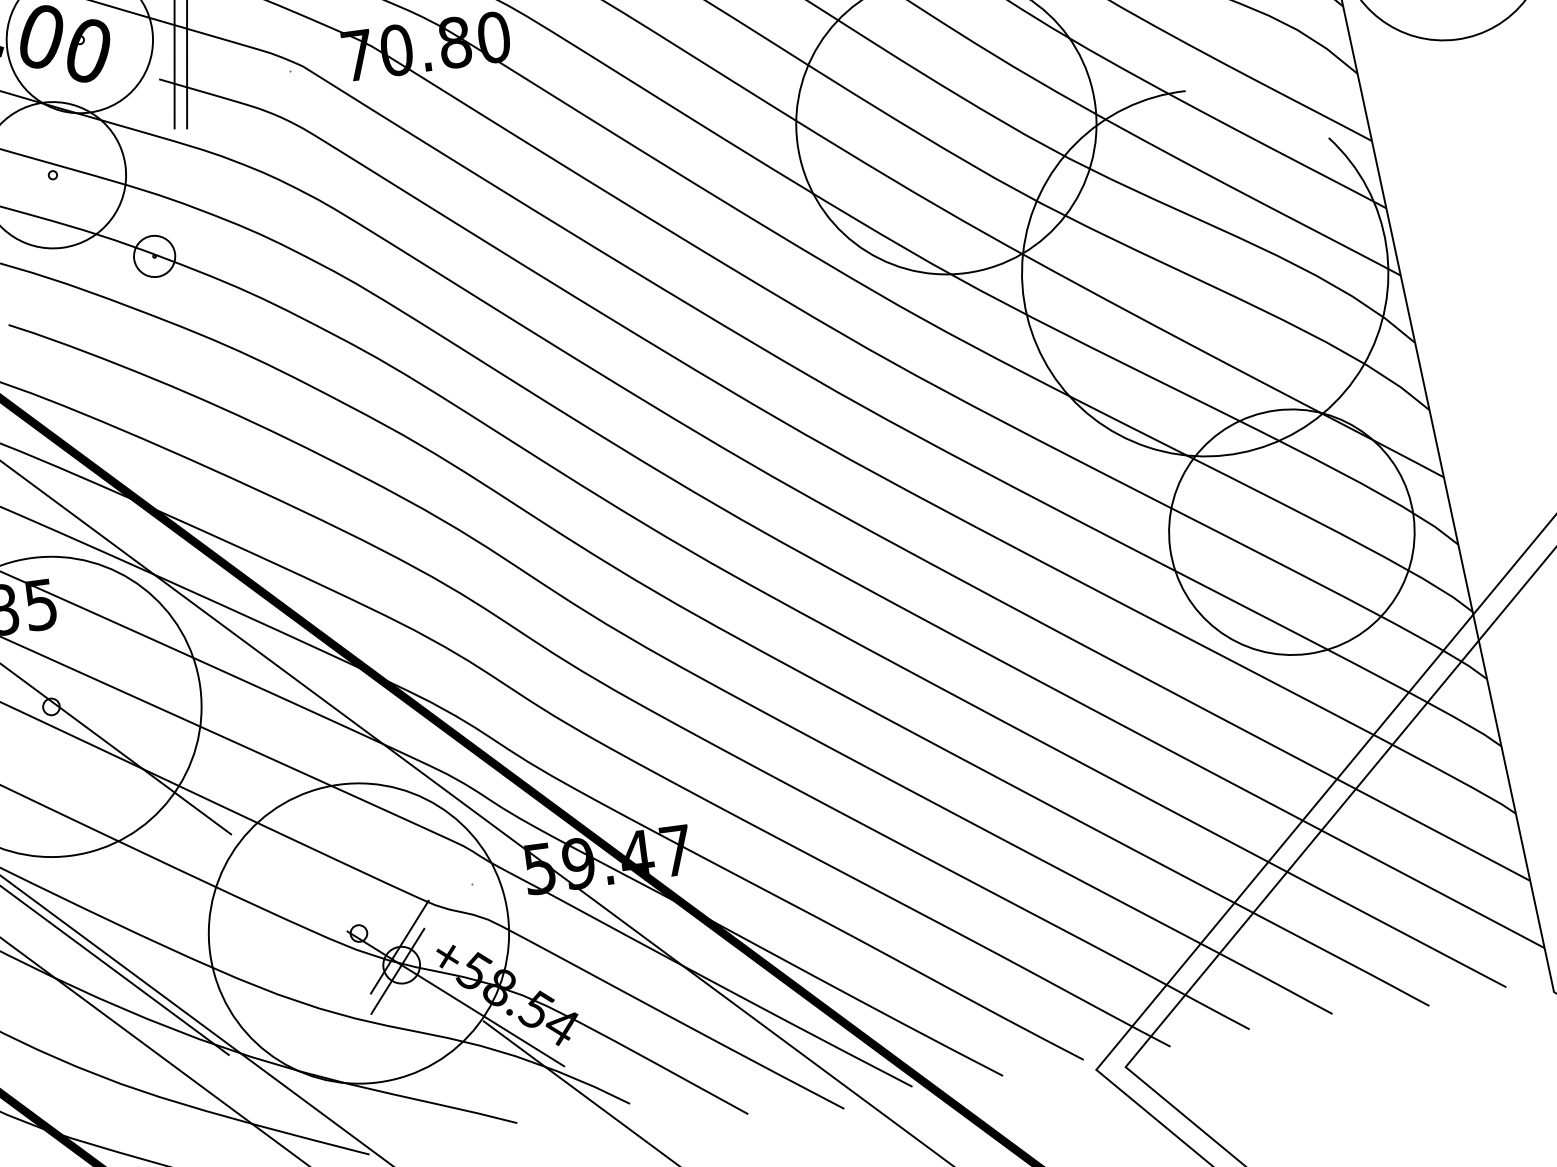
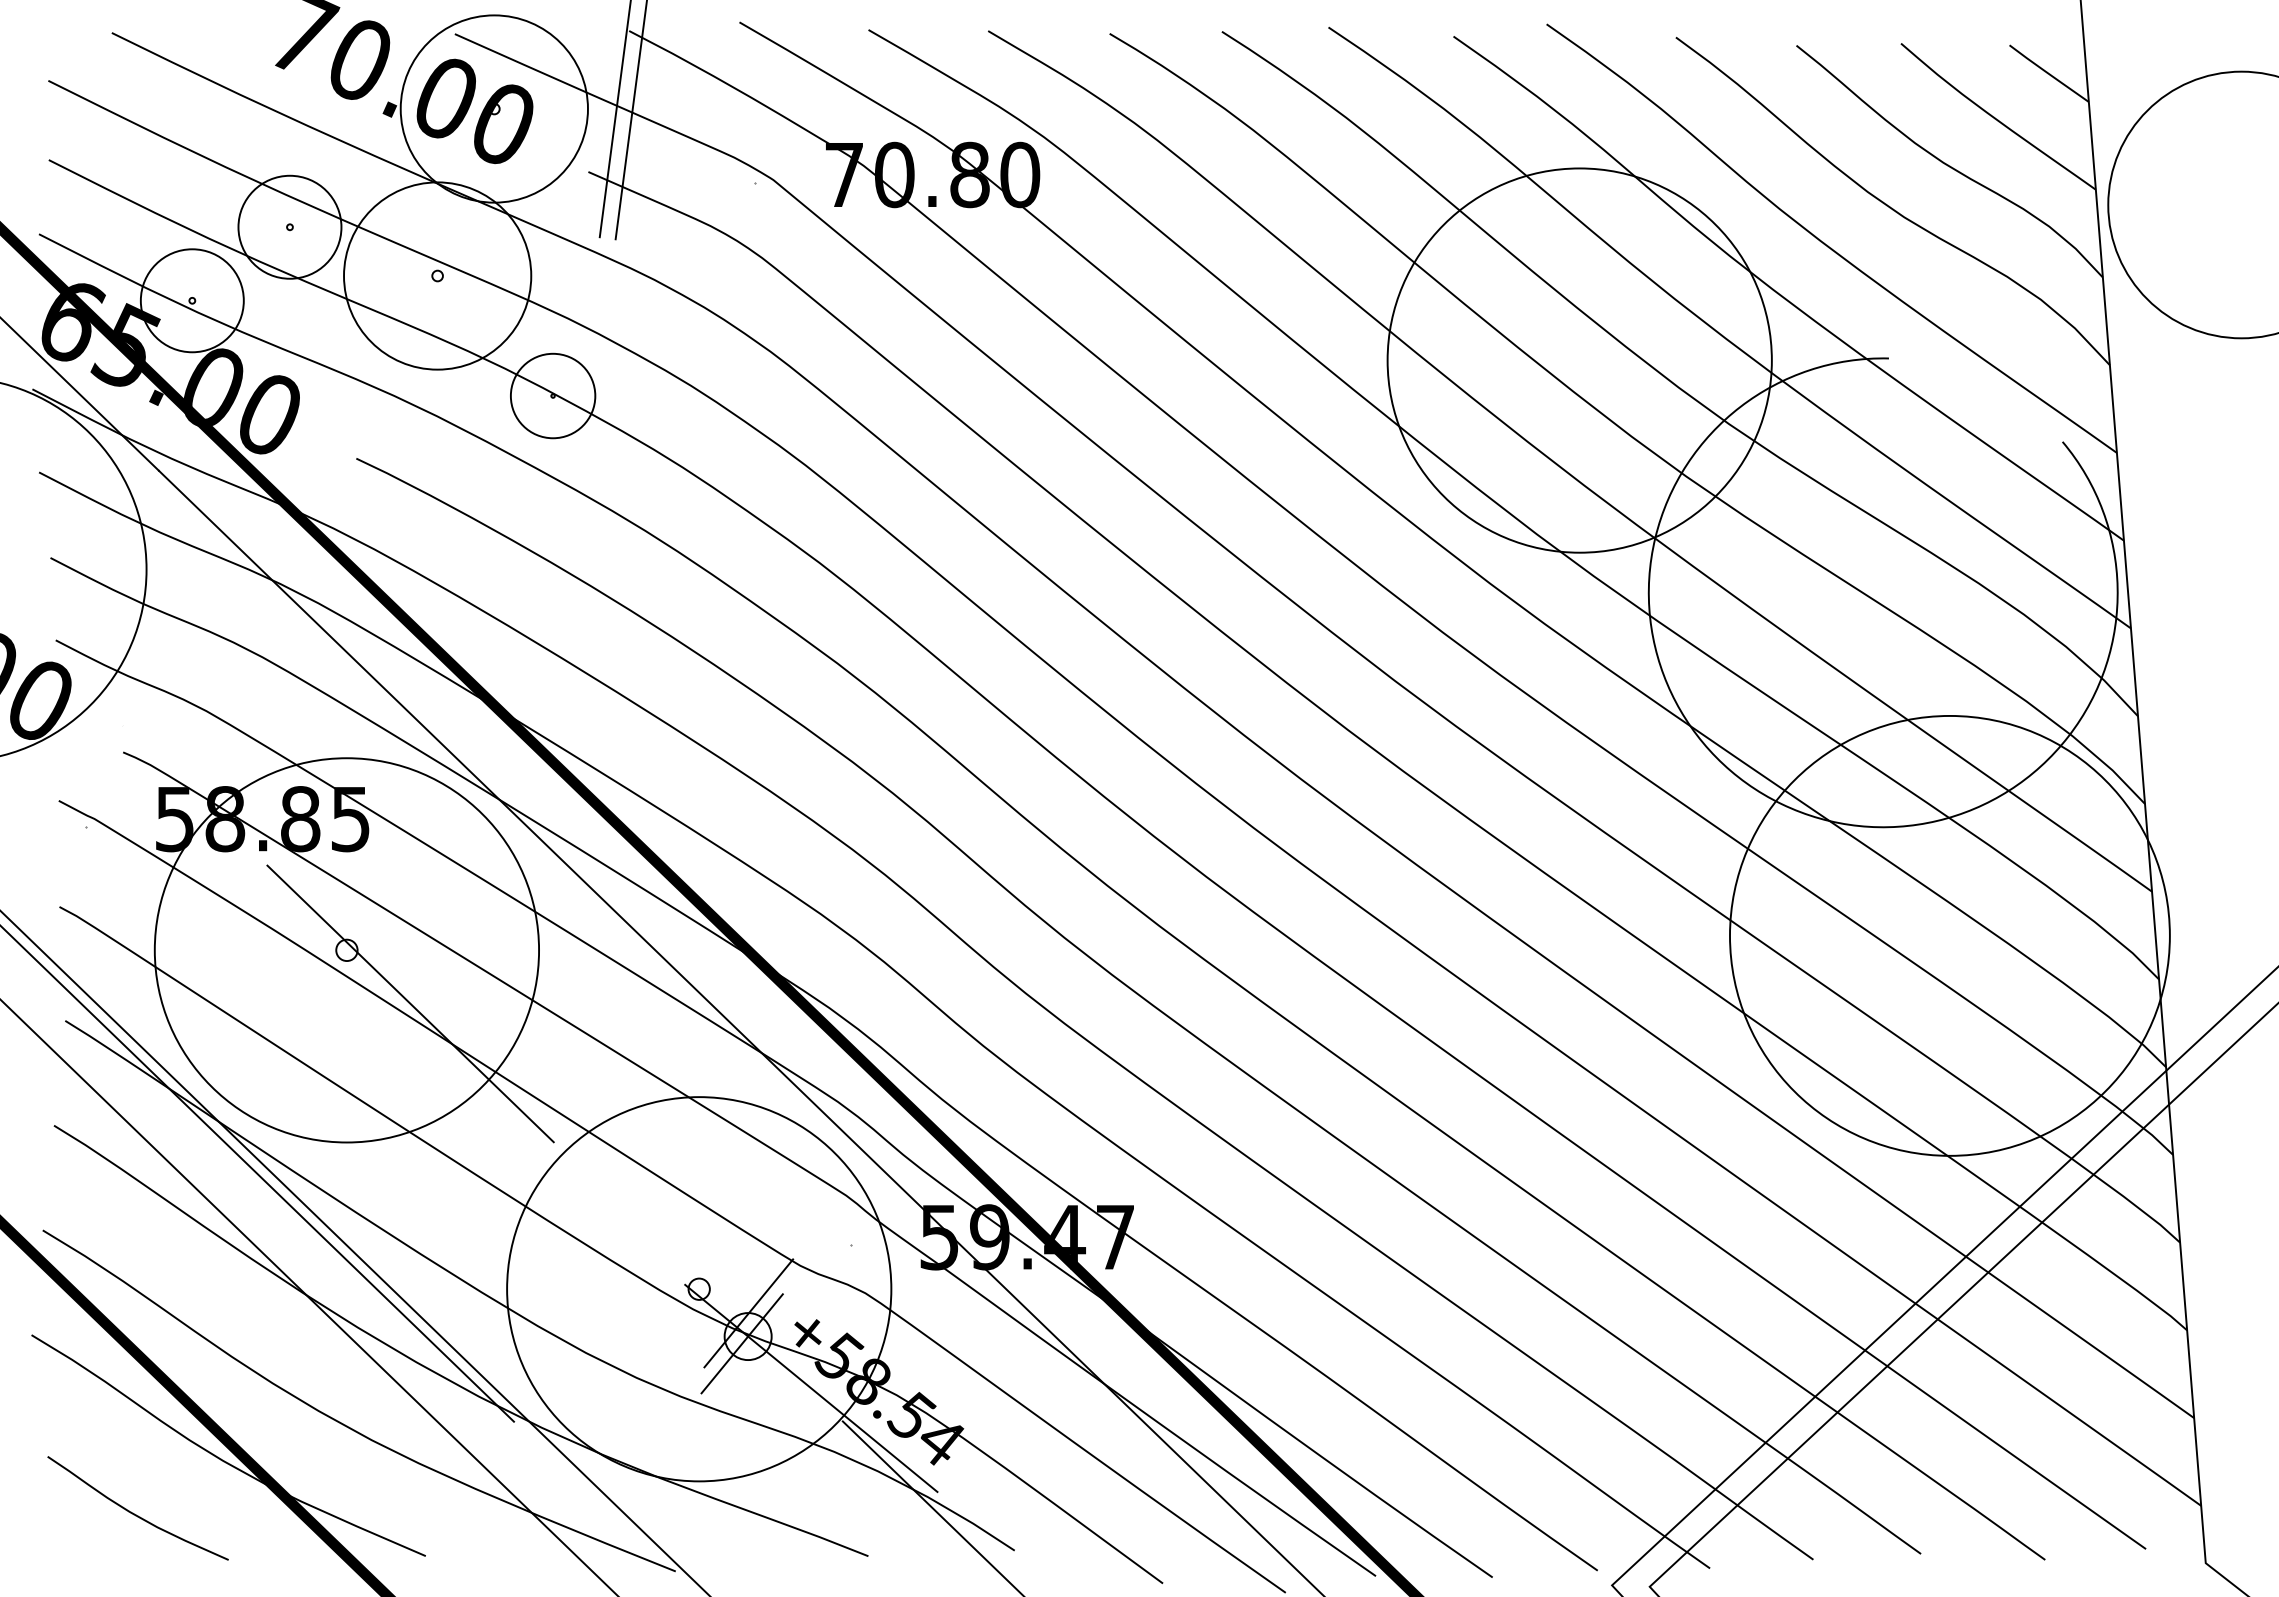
circle: (154, 256) -> (552, 395), size x1.6
circle: (1291, 531) -> (1949, 935), size x1.4

